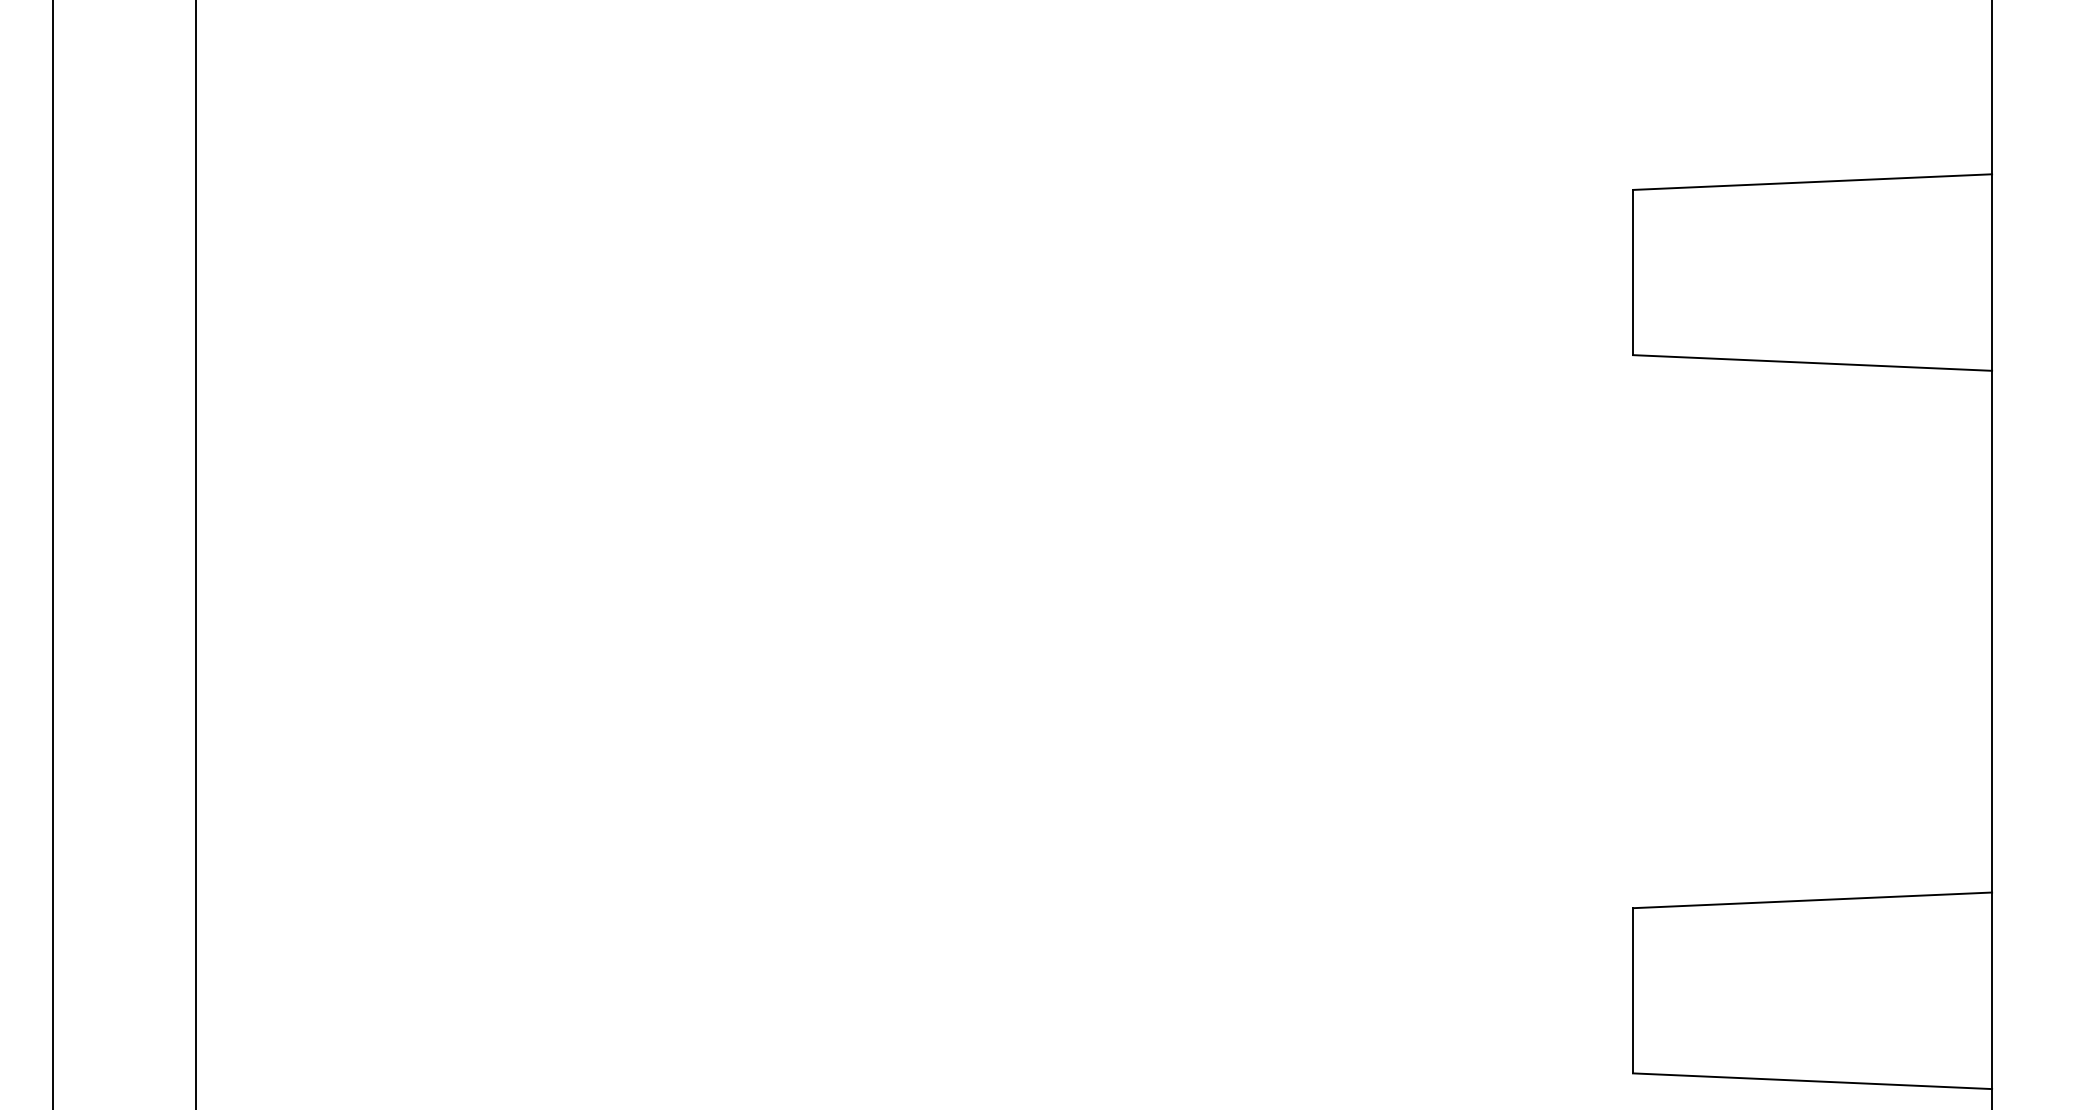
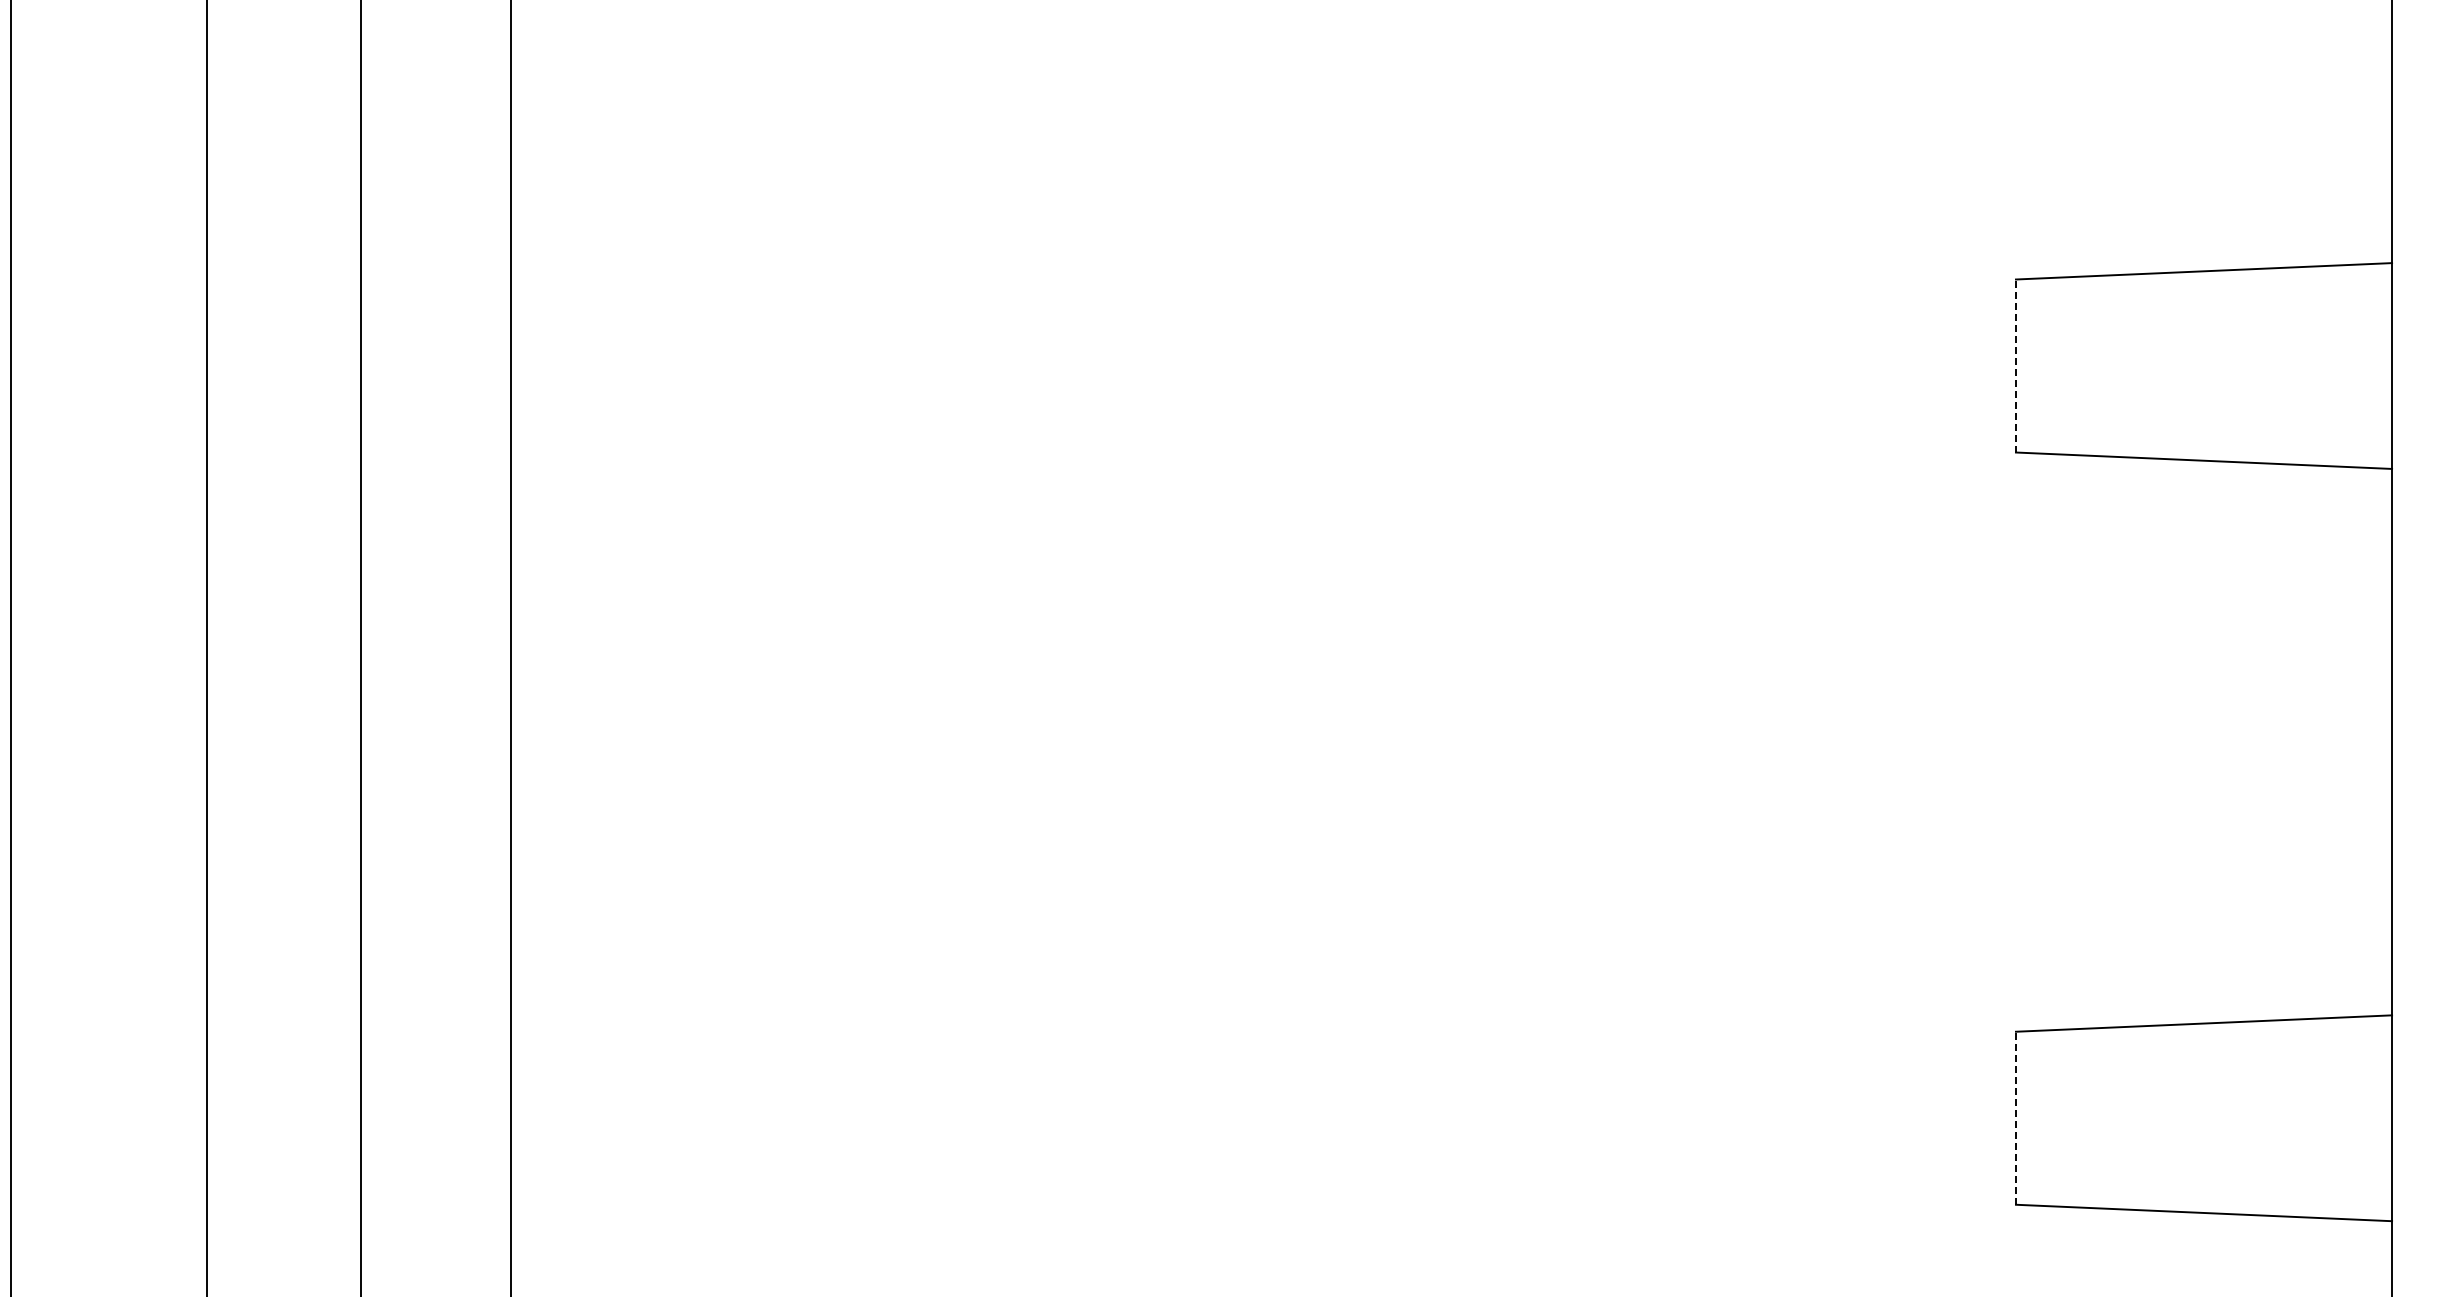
line: (1632, 273) -> (2015, 366), solid -> dashed
line: (1632, 991) -> (2015, 1118), solid -> dashed

